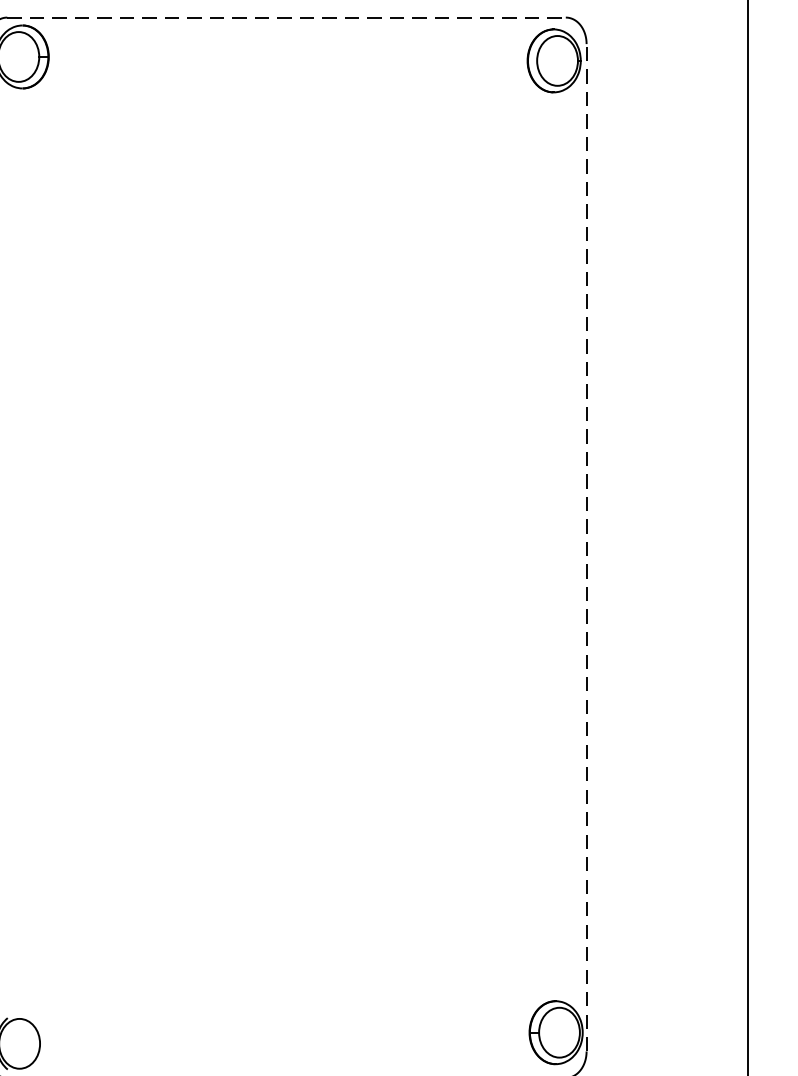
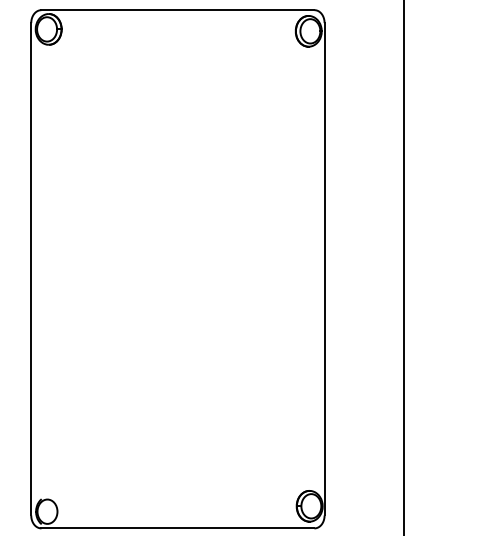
line: (287, 18) -> (178, 10), dashed -> solid
line: (586, 546) -> (324, 268), dashed -> solid

